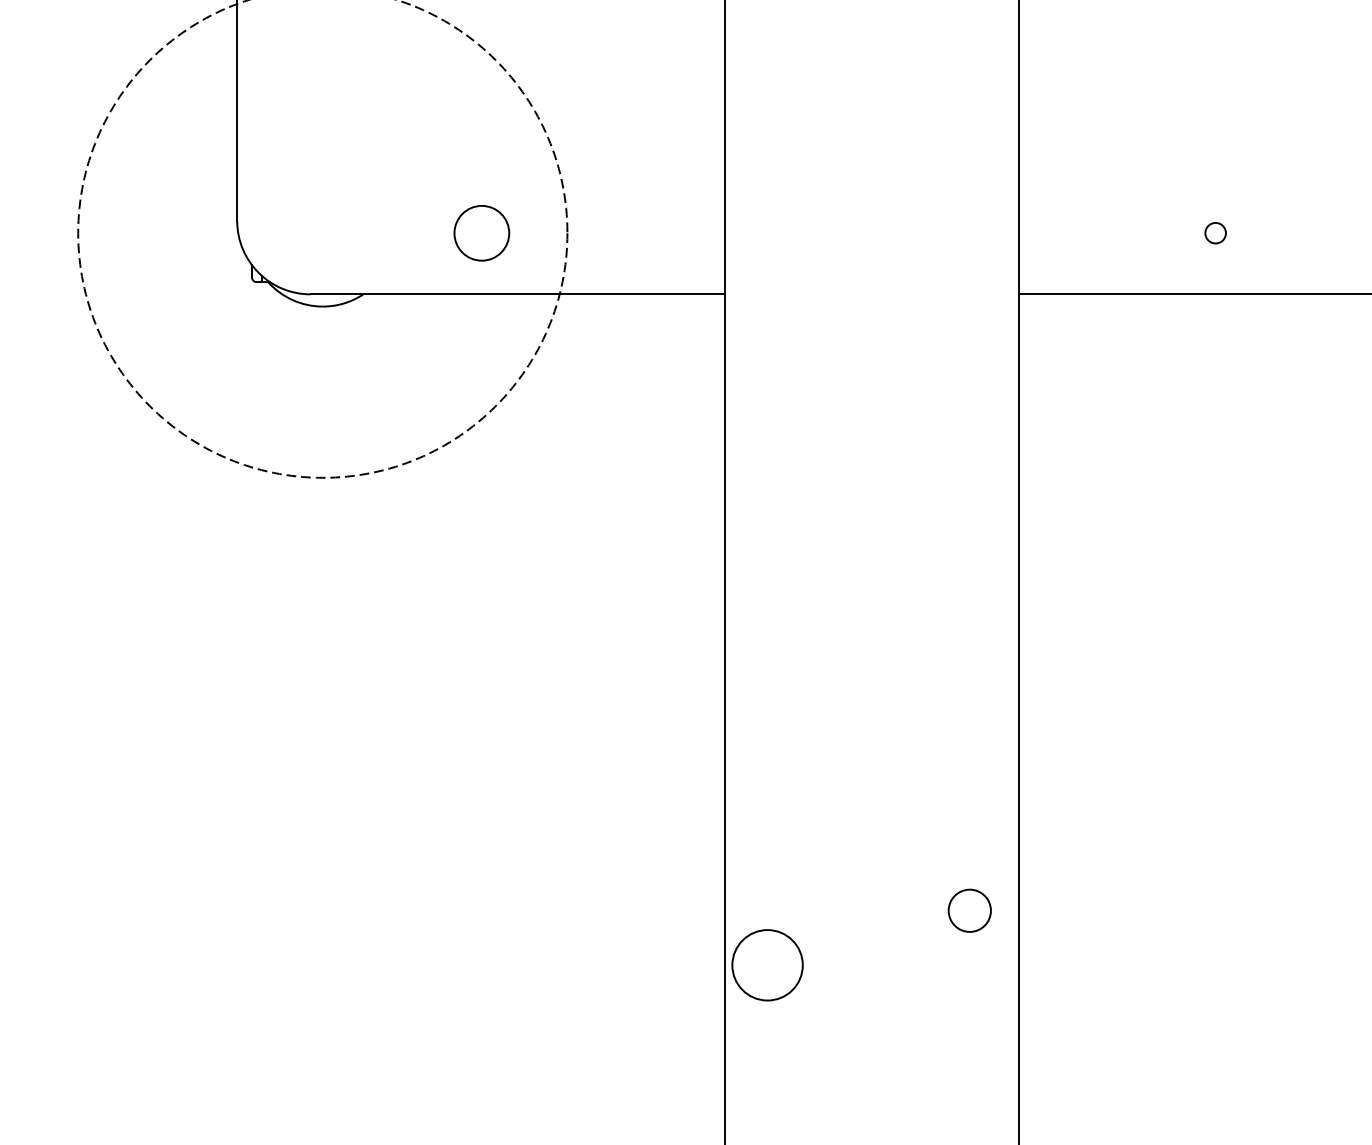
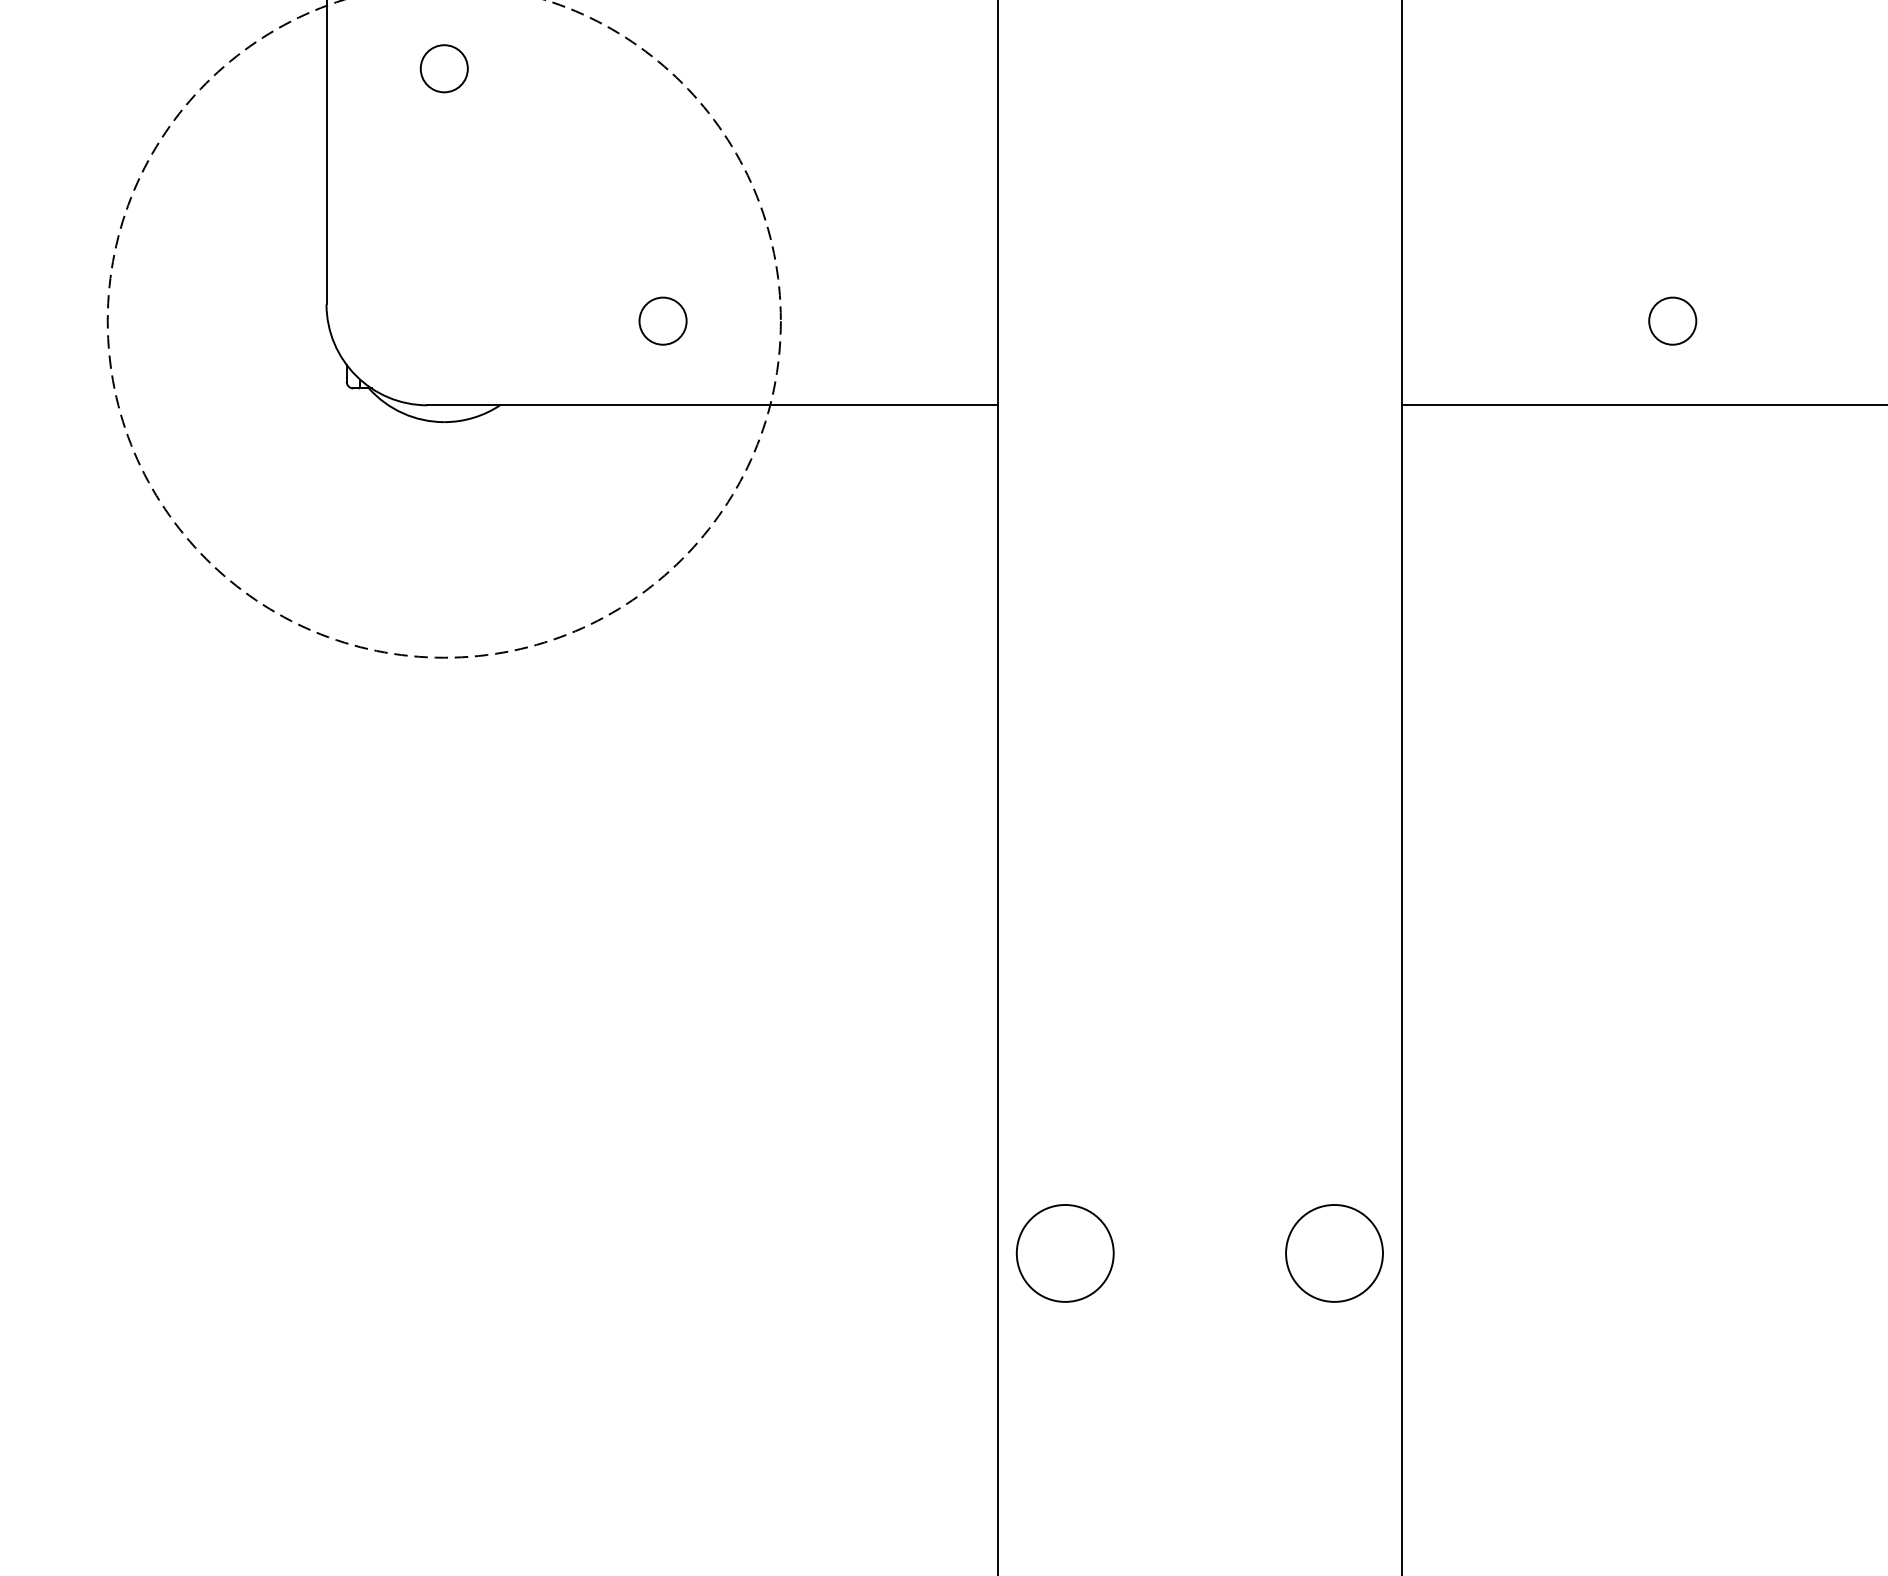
circle: (322, 49) -> (443, 68), added
circle: (481, 232) -> (662, 320), size x0.62
circle: (1215, 232) -> (1672, 320), size x1.67
circle: (969, 910) -> (1334, 1253), size x1.67
circle: (767, 965) -> (1064, 1253), moved

